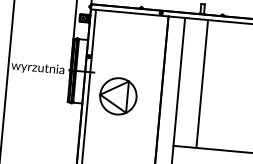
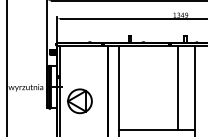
line: (201, 84) -> (133, 88), removed

